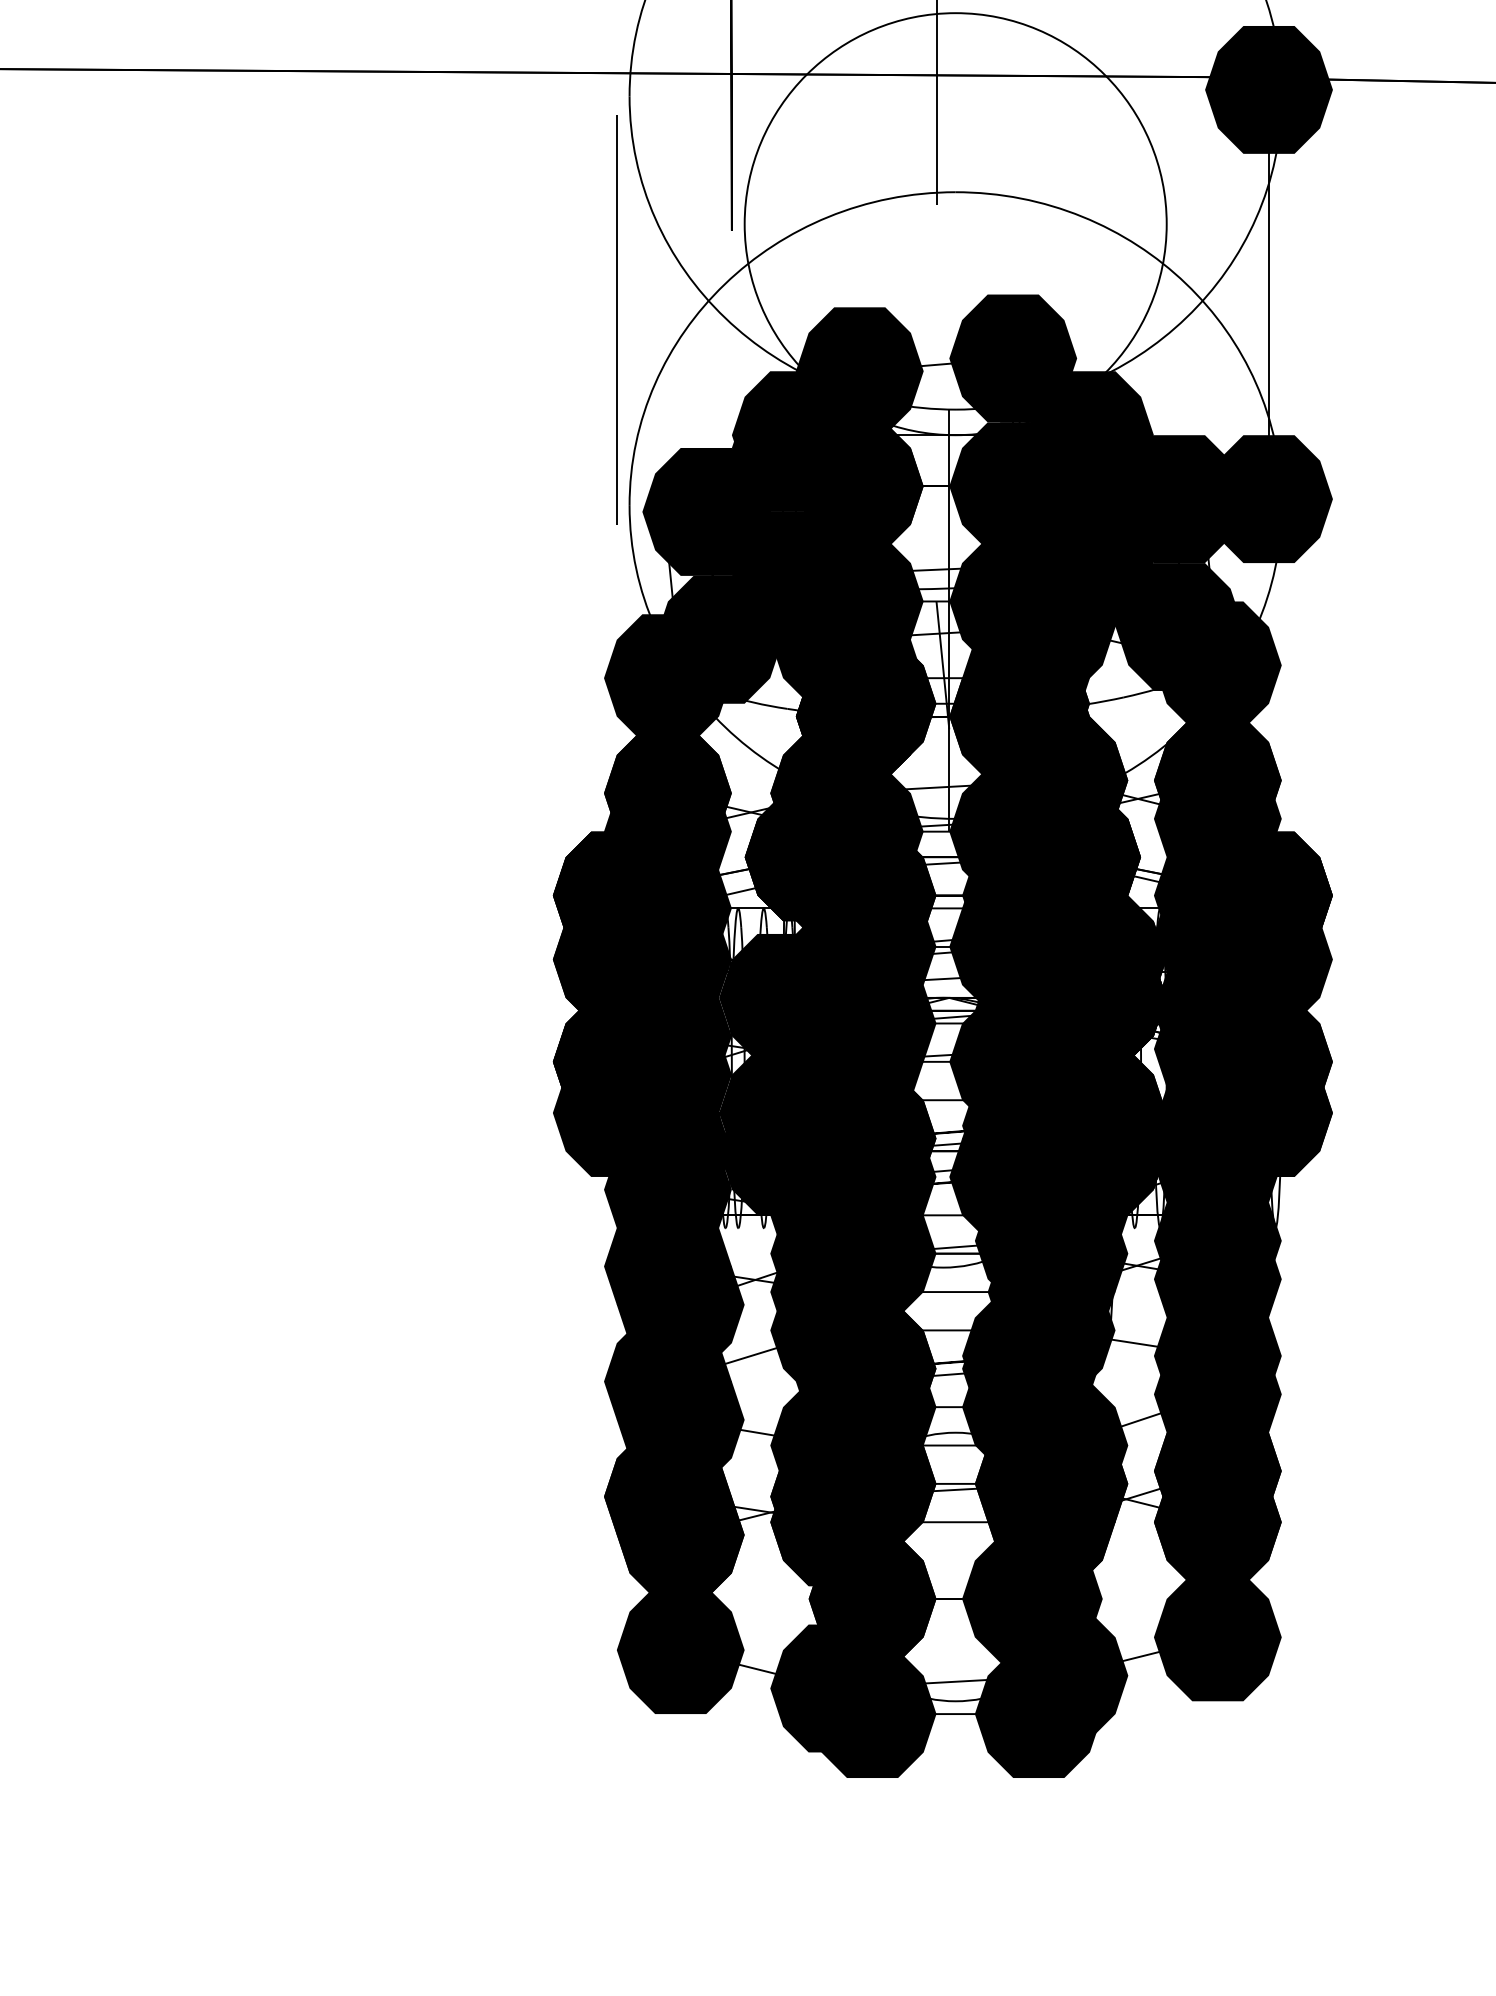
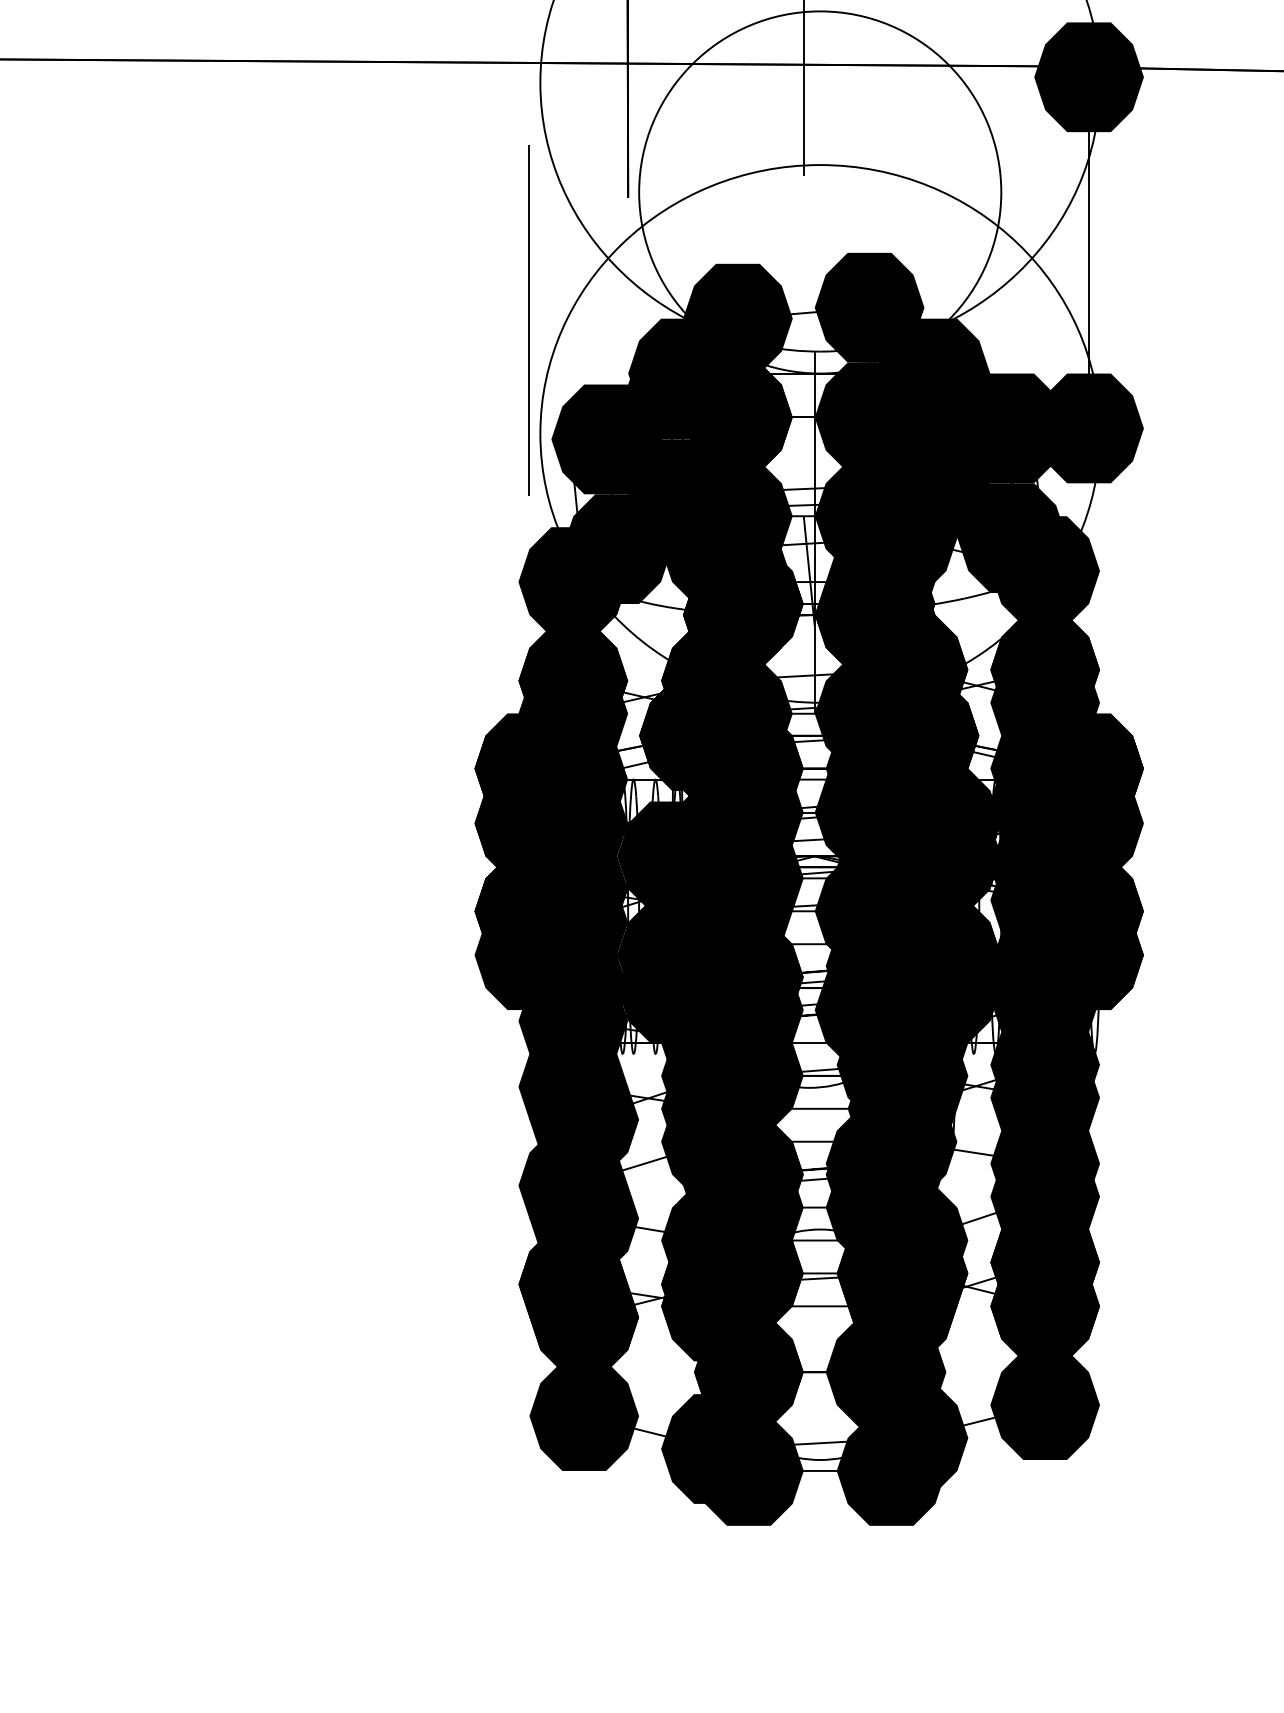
line: (616, 319) -> (529, 319), moved

